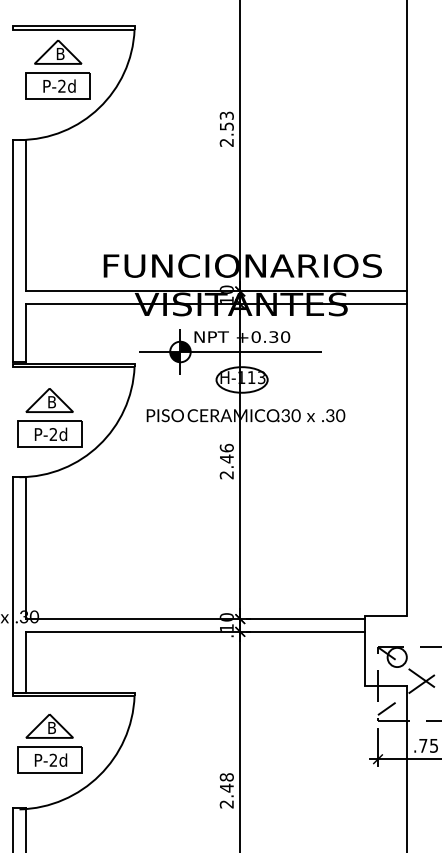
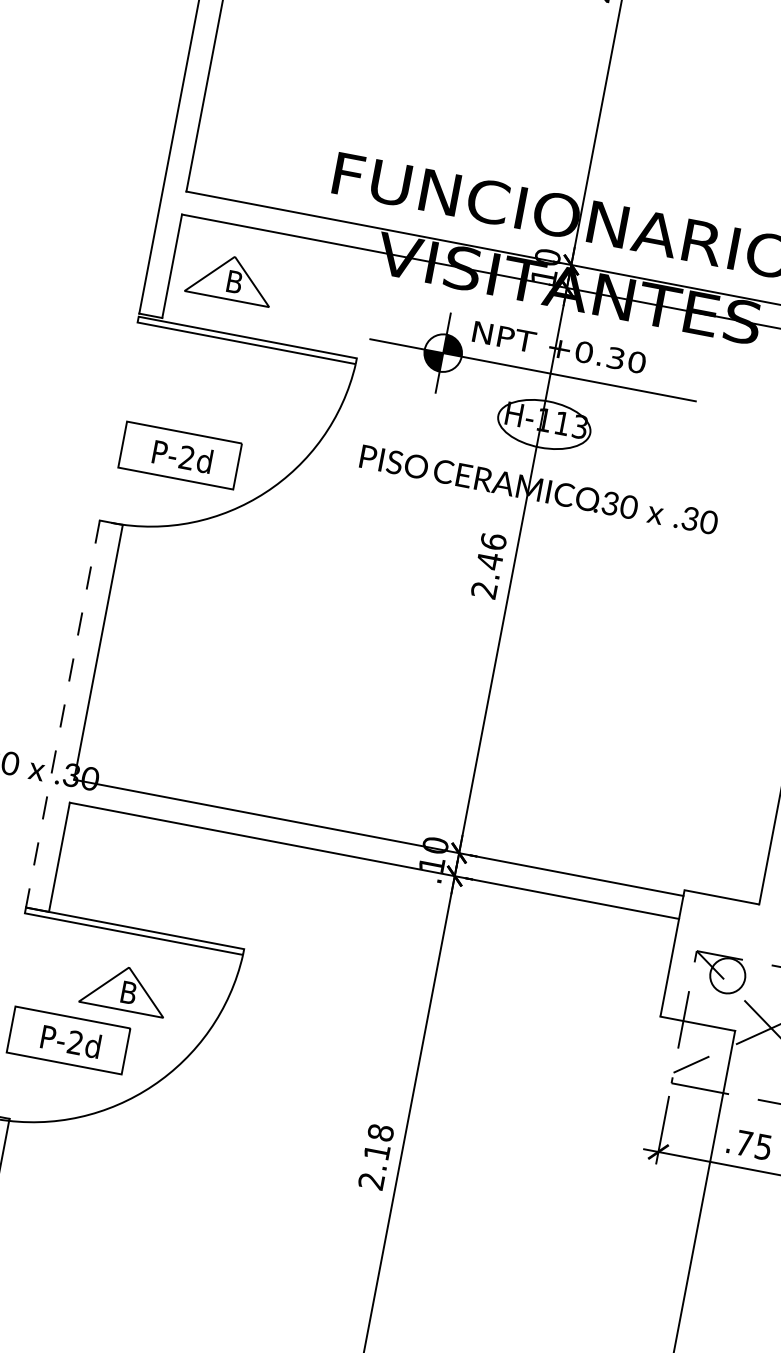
part: (49, 400) -> (230, 278), moved
line: (13, 584) -> (63, 713), solid -> dashed
part: (49, 725) -> (125, 987), moved
text: (226, 787) -> (376, 1150), 2.48 -> 2.18

